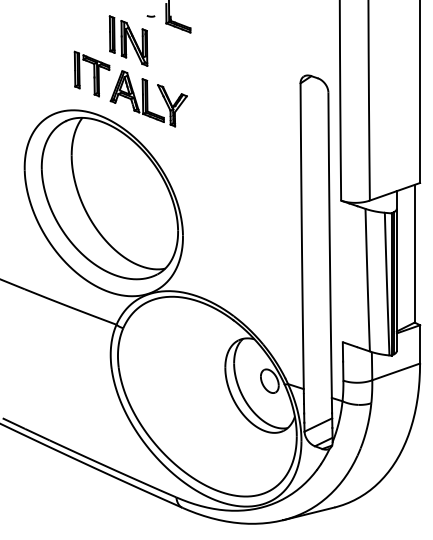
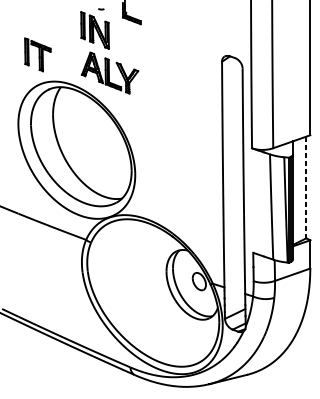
curve: (150, 16) -> (100, 9), moved
part: (91, 73) -> (37, 54), moved
line: (414, 253) -> (306, 187), solid -> dashed

